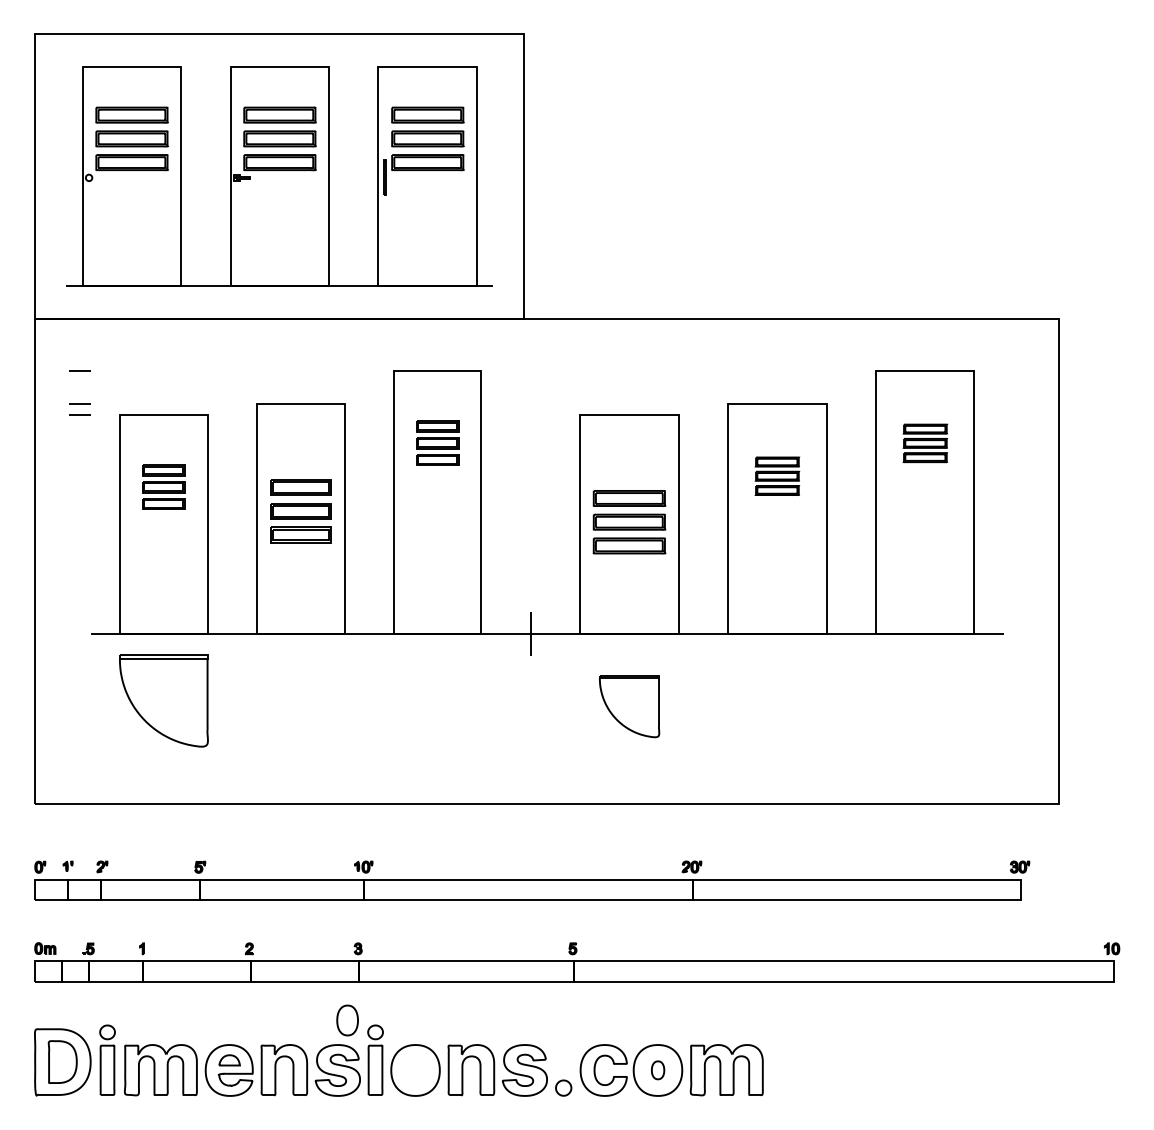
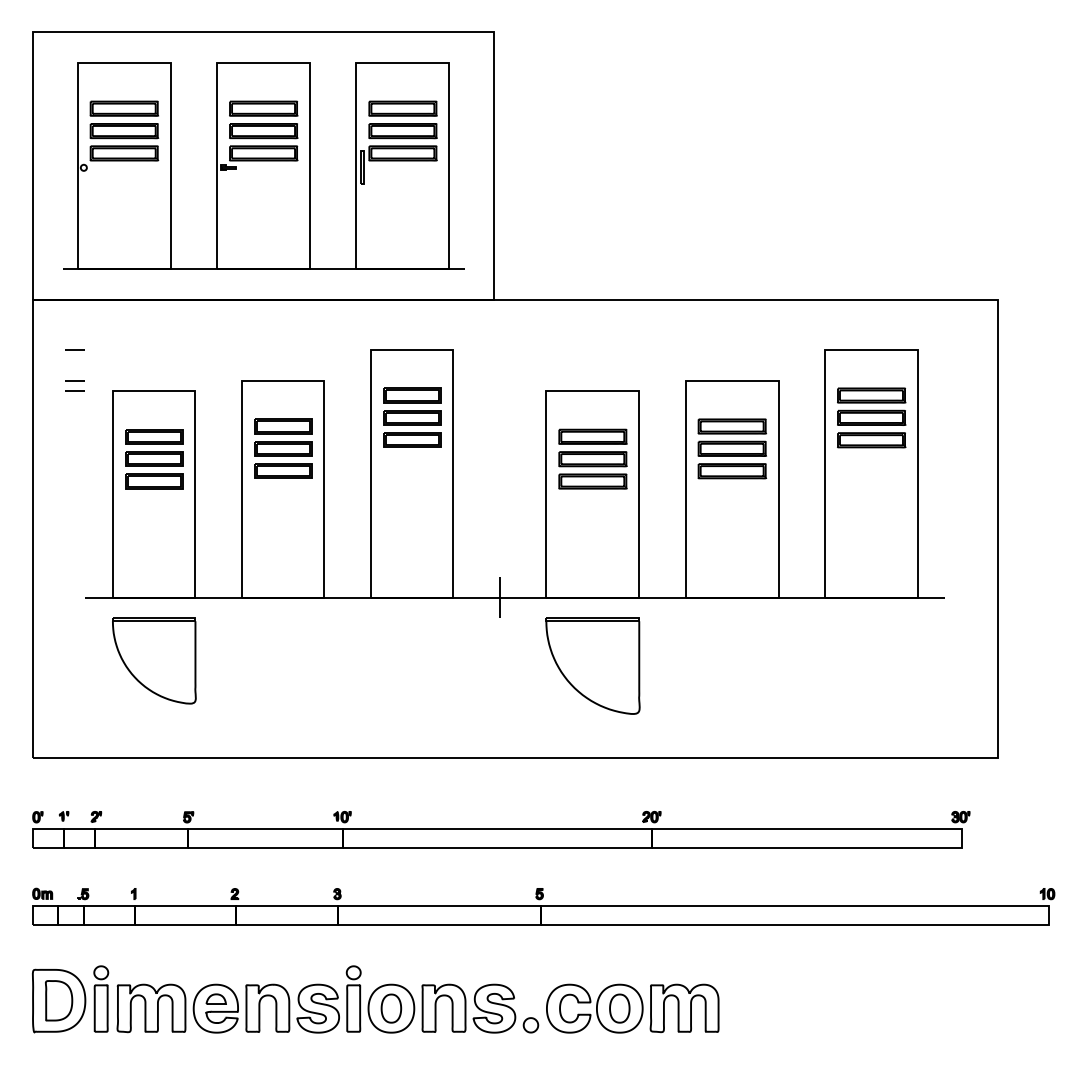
part: (437, 442) -> (412, 417), size x1.43
part: (925, 442) -> (871, 417), size x1.67
part: (777, 475) -> (732, 448), size x1.67
part: (164, 487) -> (154, 459), size x1.43
part: (301, 510) -> (283, 448), moved
part: (629, 521) -> (592, 458), moved
part: (629, 706) -> (592, 665), size x1.67
part: (347, 1020) -> (391, 1008), moved
part: (657, 1070) -> (619, 1008), size x1.67

